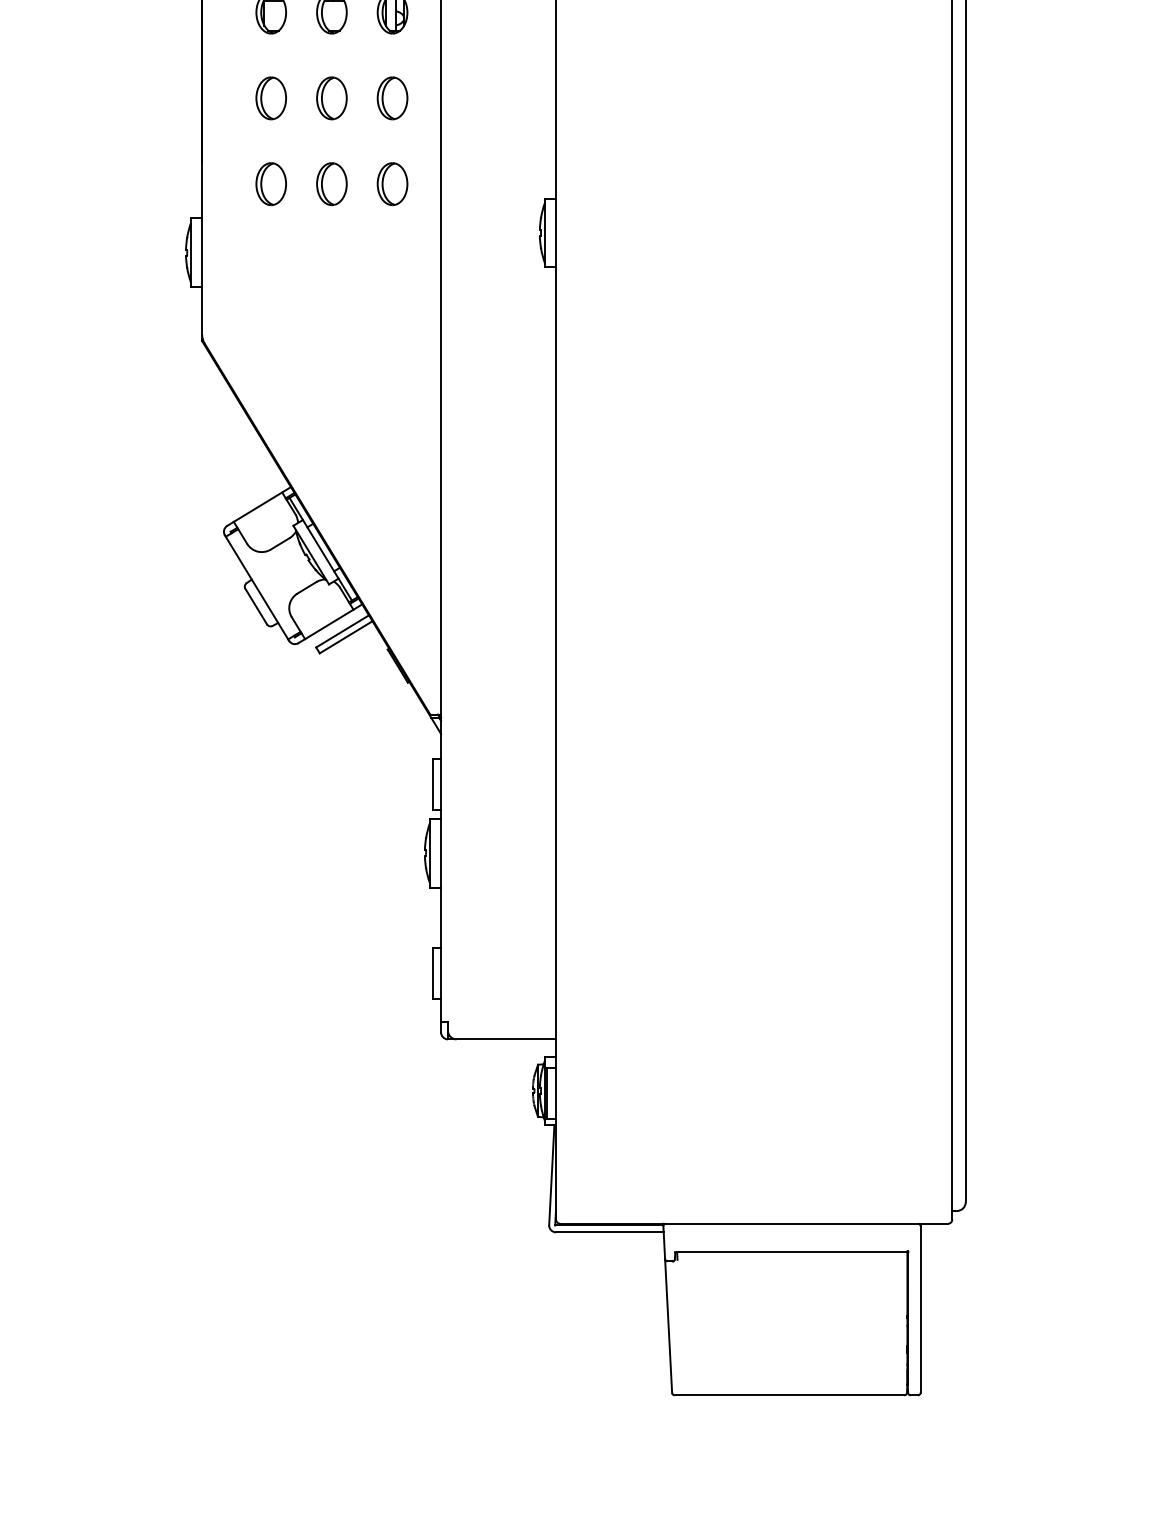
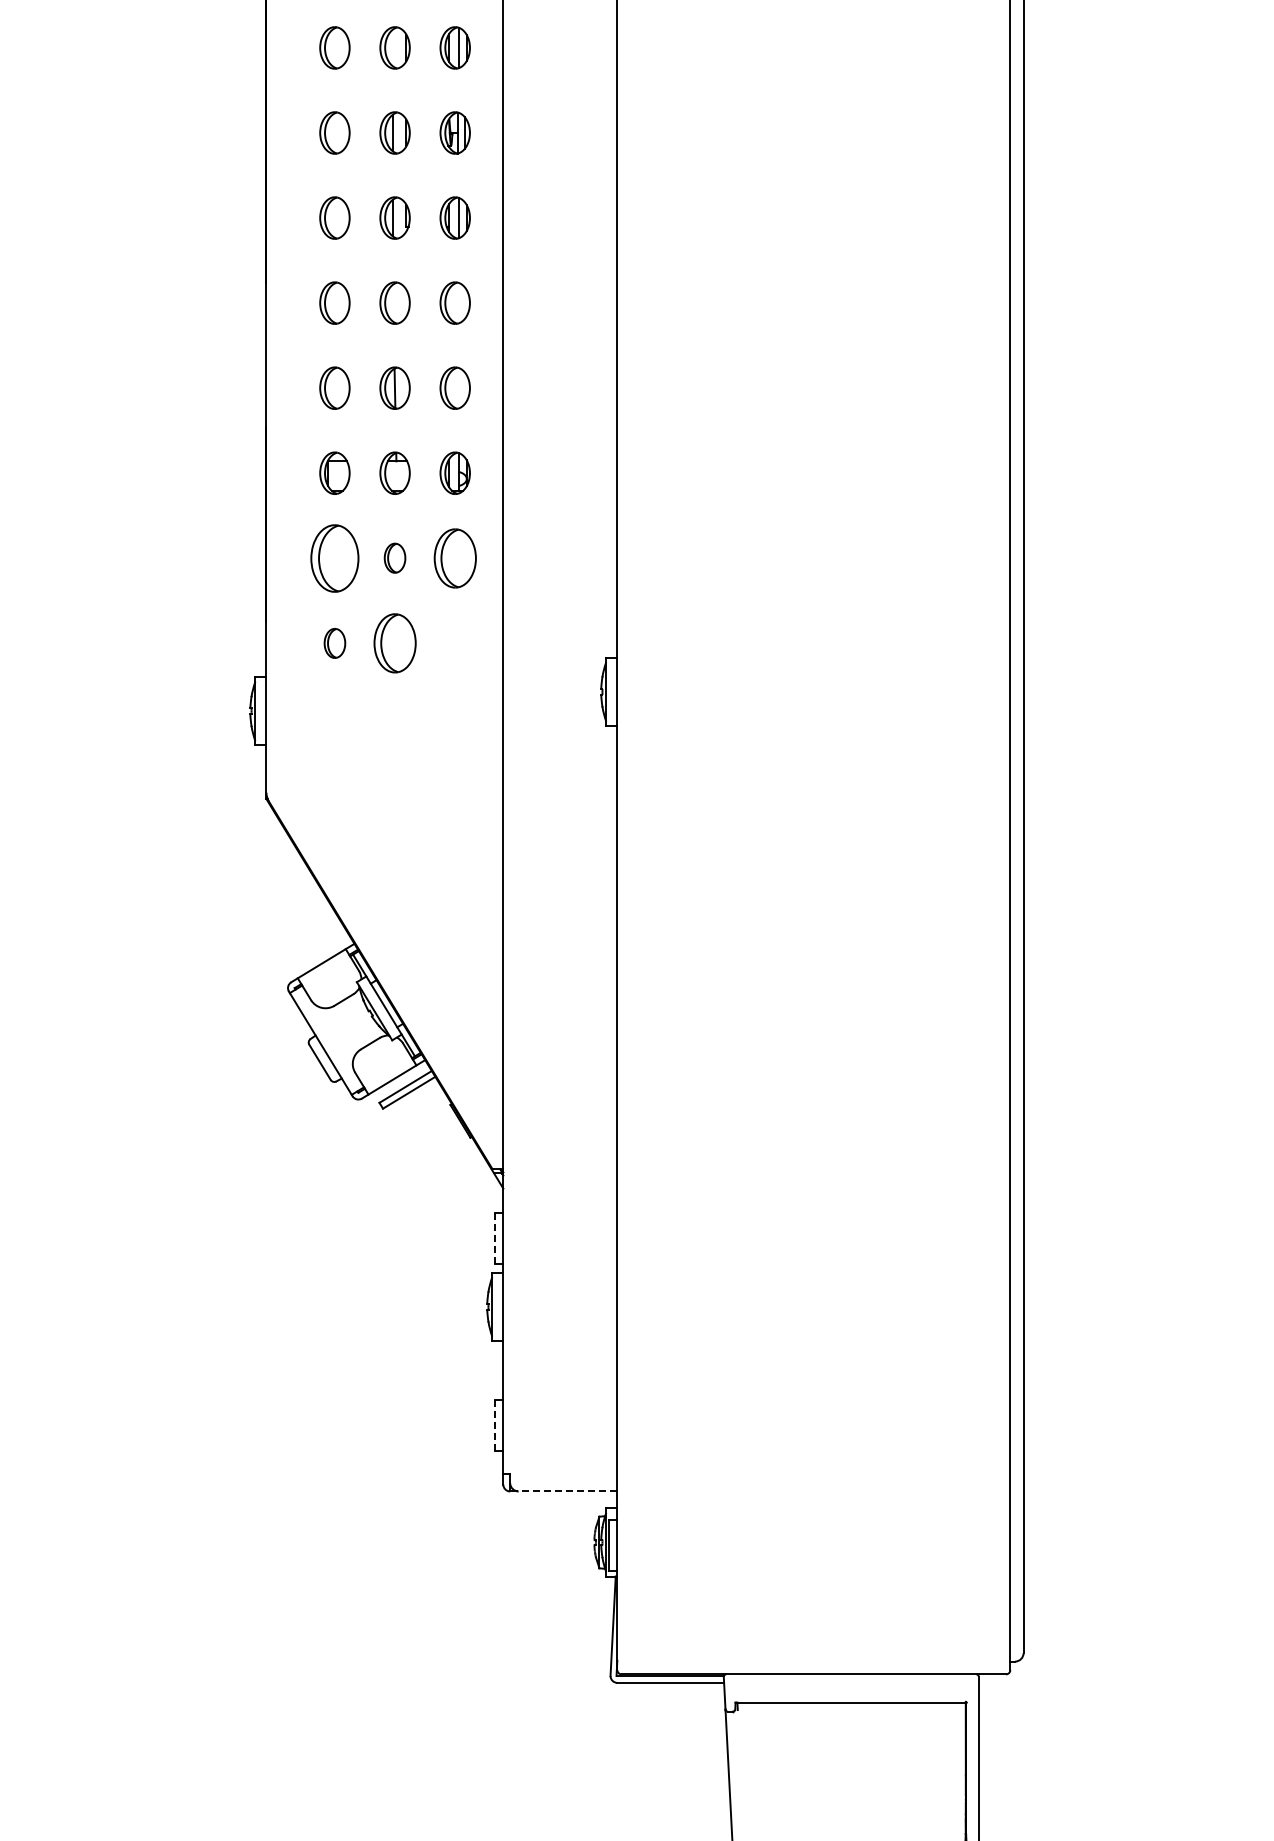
part: (270, 97) -> (334, 557), size x1.6
part: (331, 97) -> (394, 557), size x0.7
part: (391, 97) -> (454, 557), size x1.4
part: (270, 184) -> (334, 643), size x0.7
part: (331, 184) -> (394, 643), size x1.4
part: (391, 184) -> (454, 643), removed
line: (432, 784) -> (494, 1238), solid -> dashed
line: (432, 972) -> (494, 1425), solid -> dashed
line: (501, 1039) -> (563, 1491), solid -> dashed

